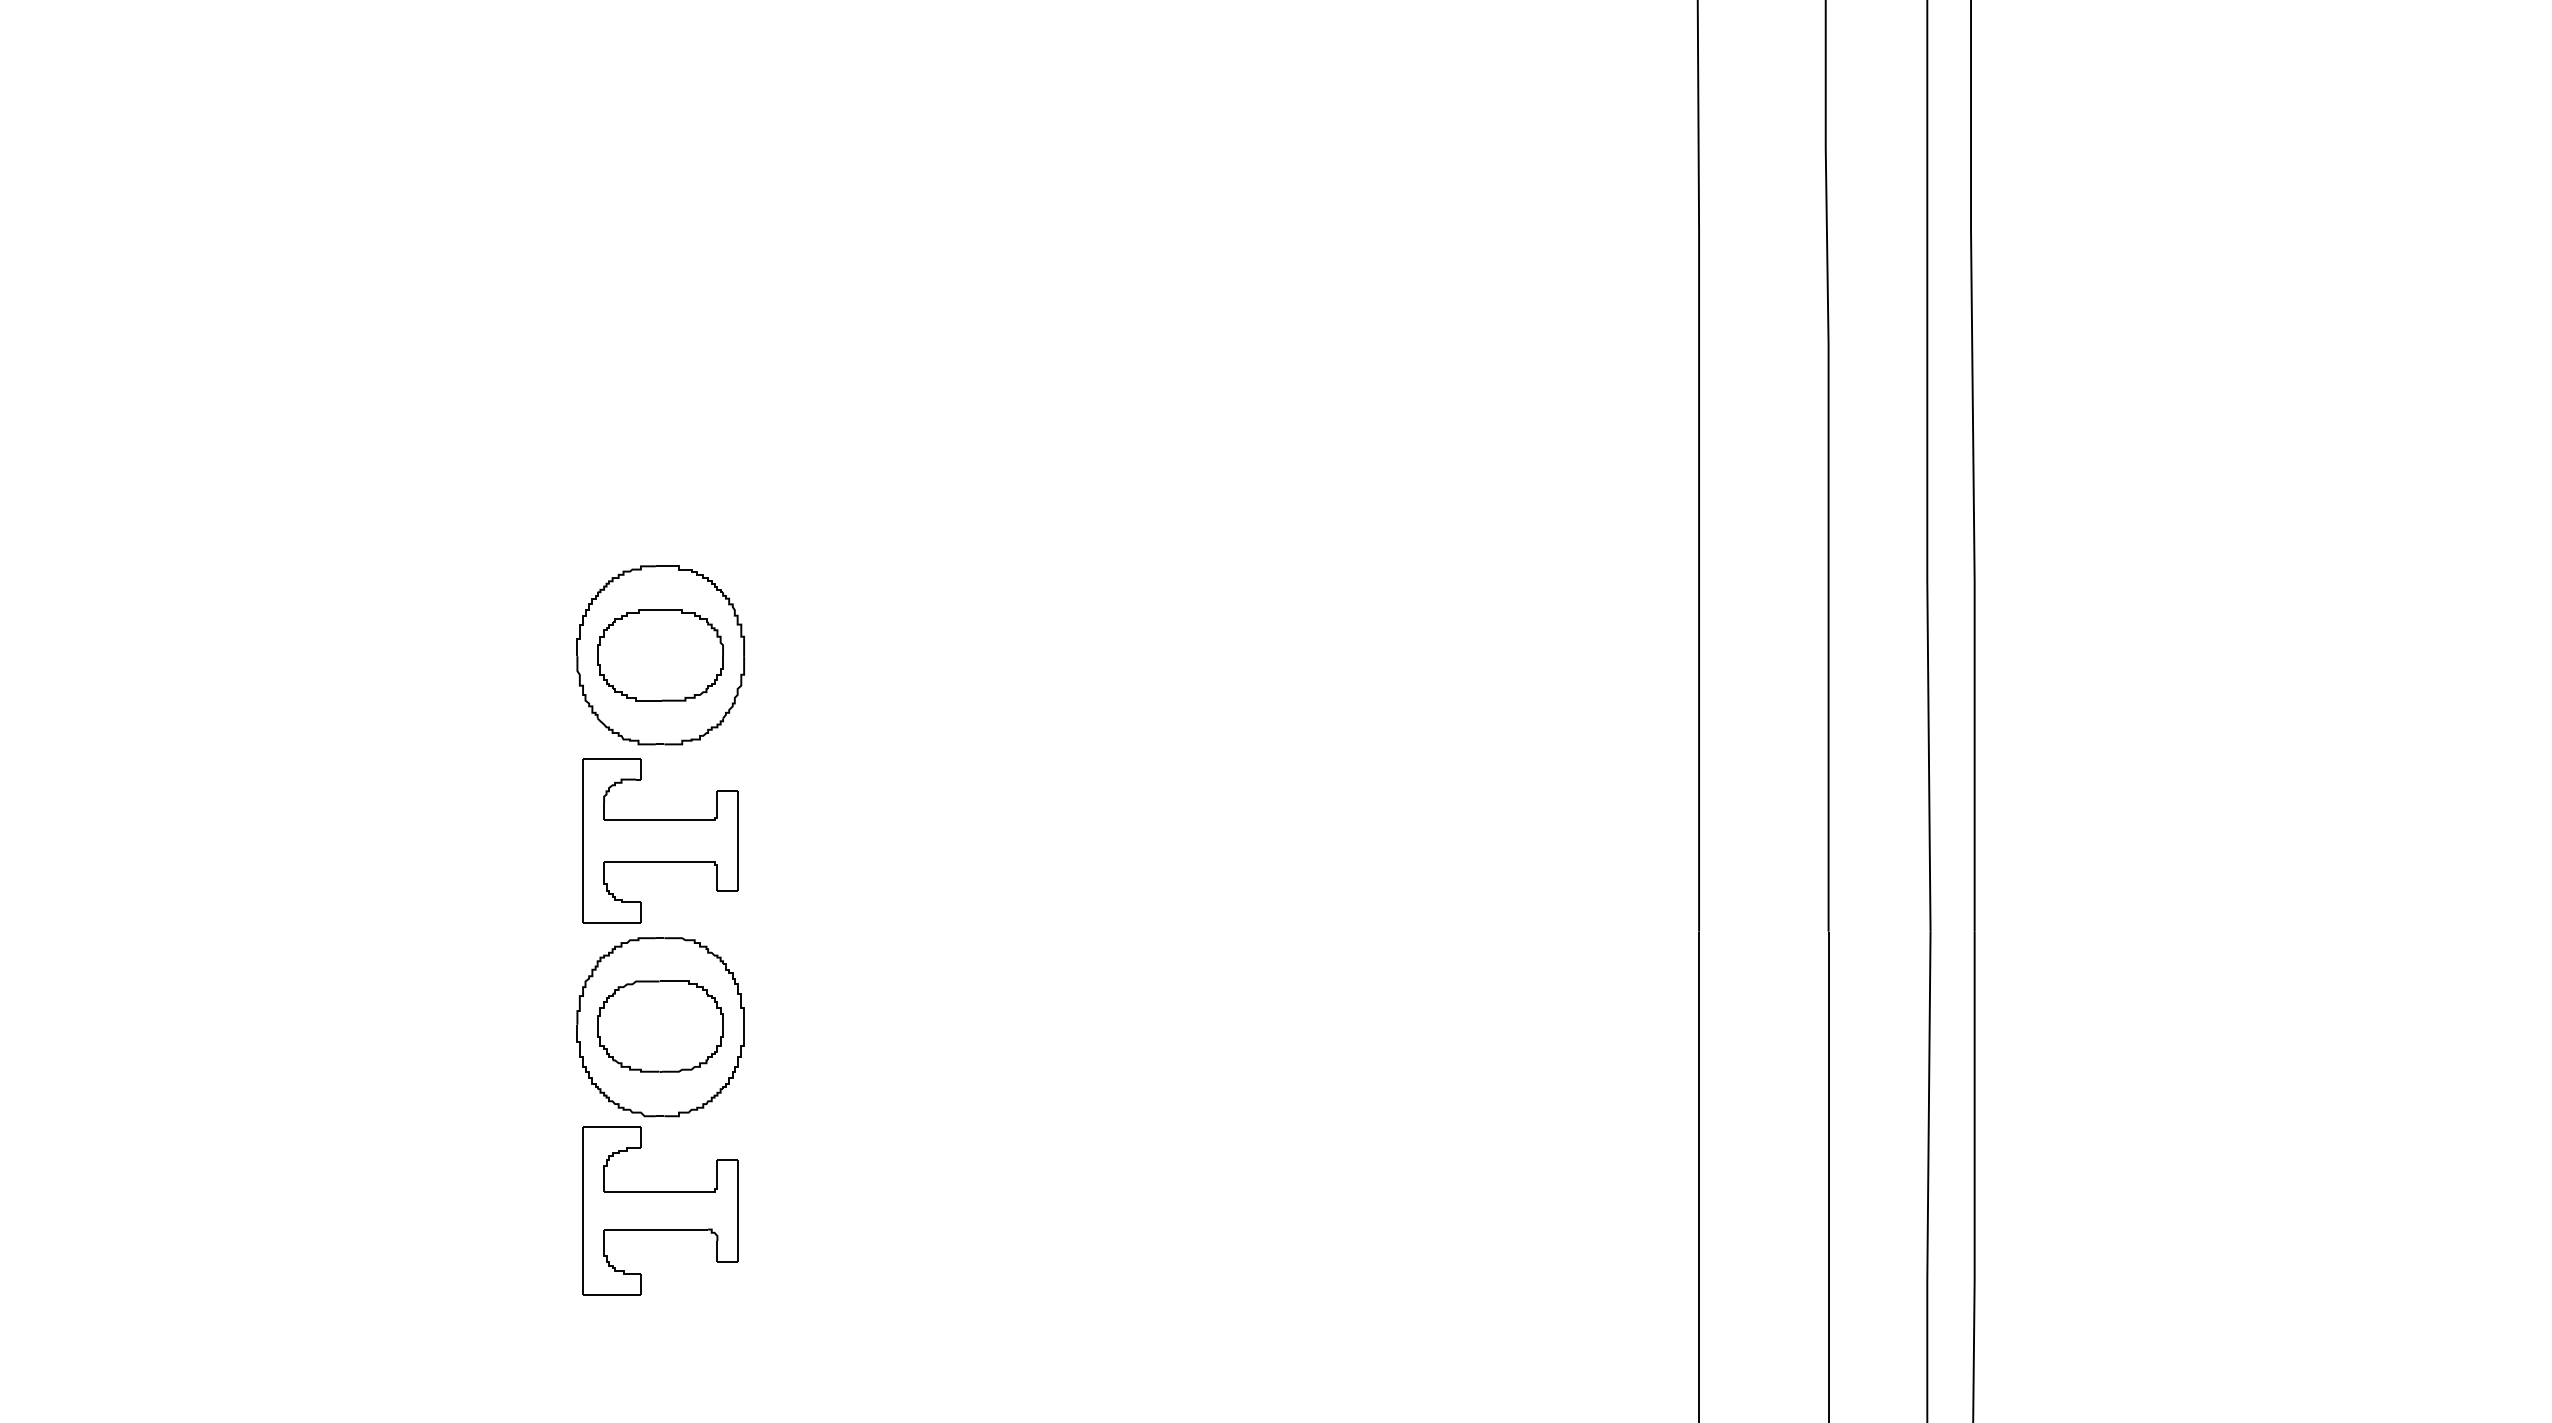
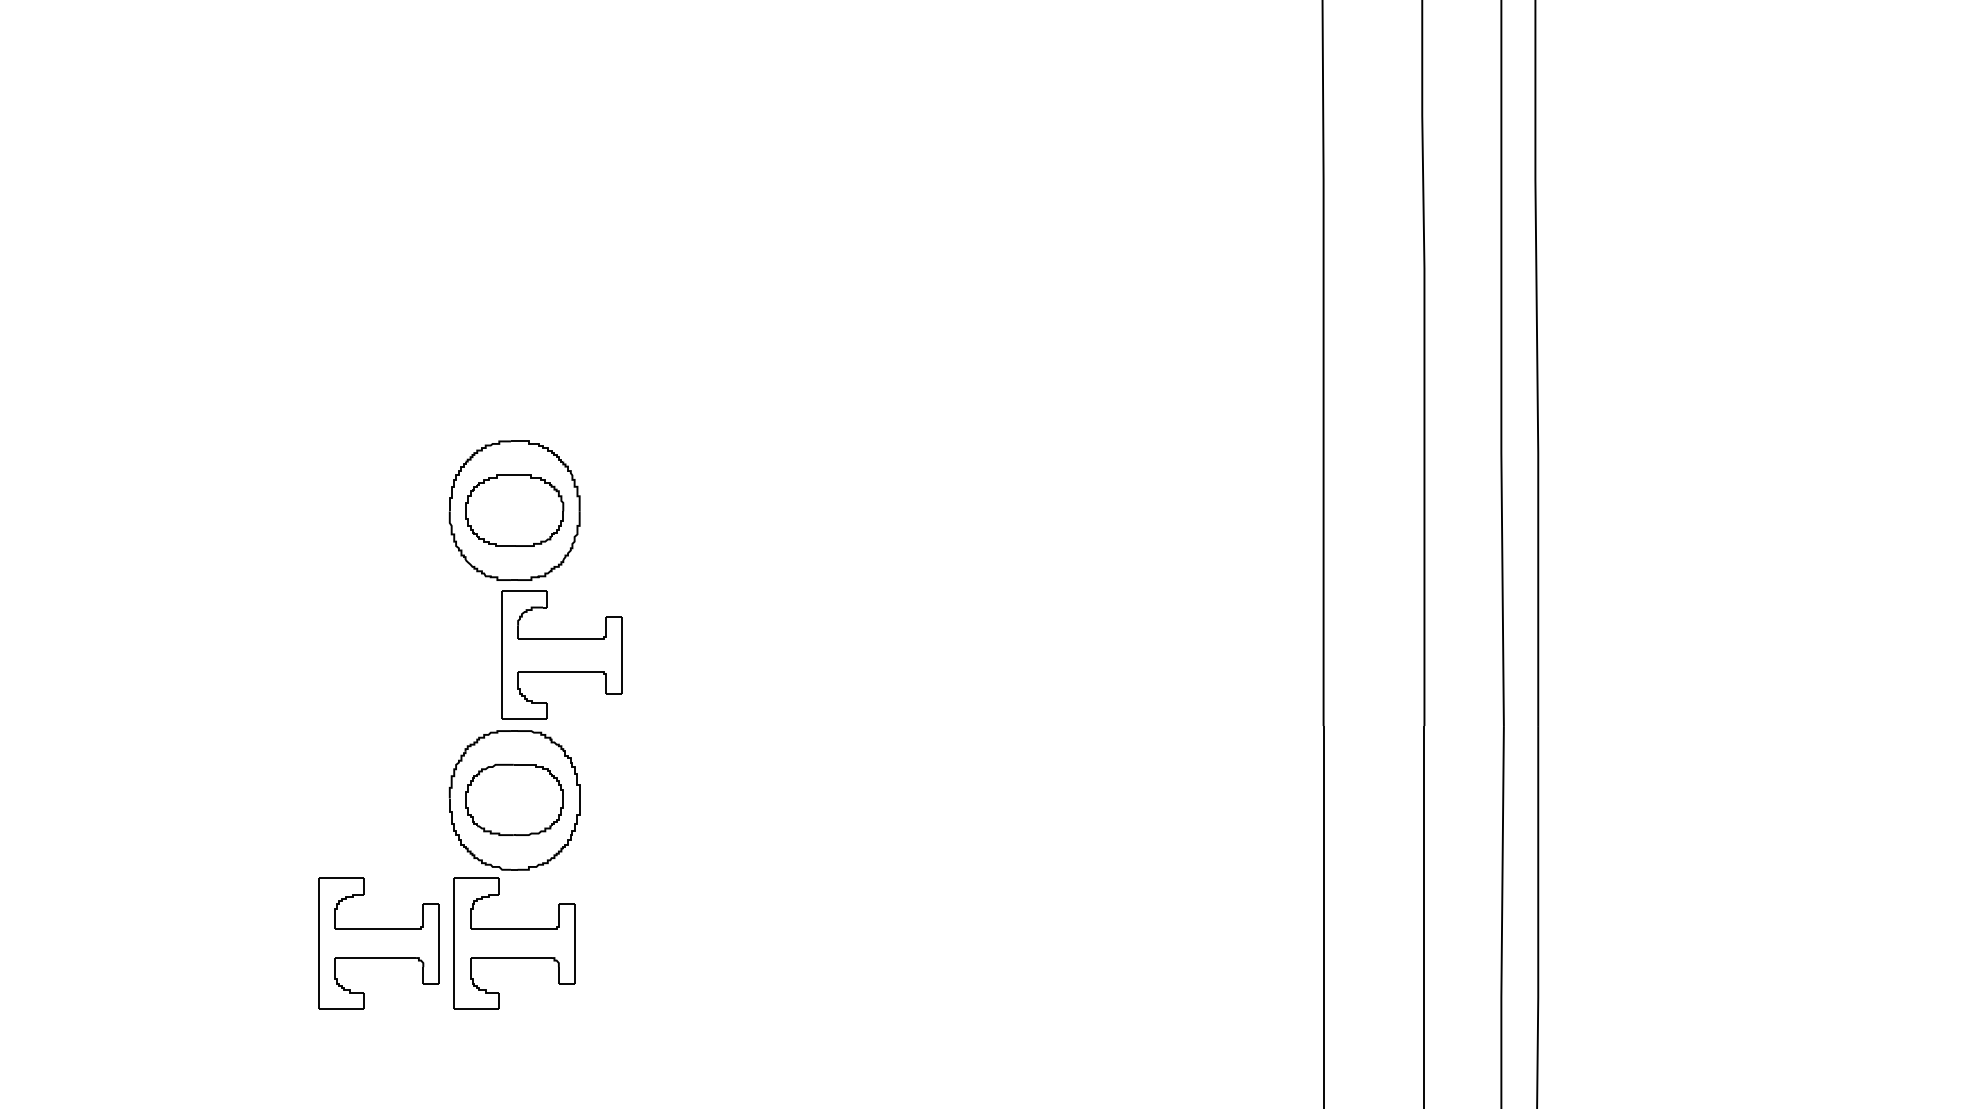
part: (660, 840) -> (562, 654), moved
part: (486, 1210) -> (378, 943), added

